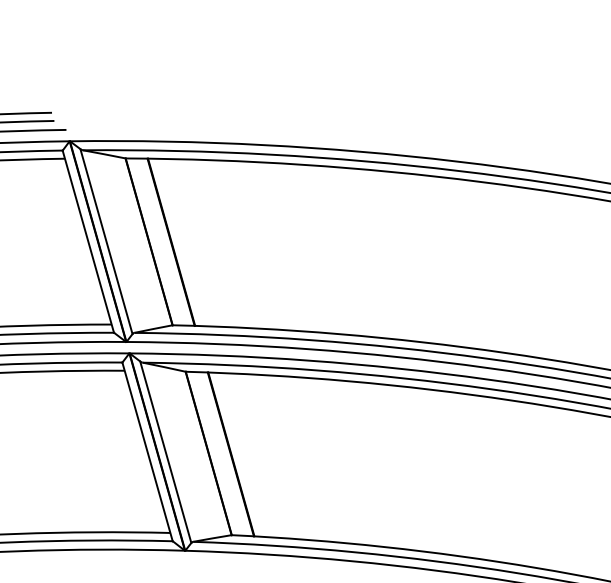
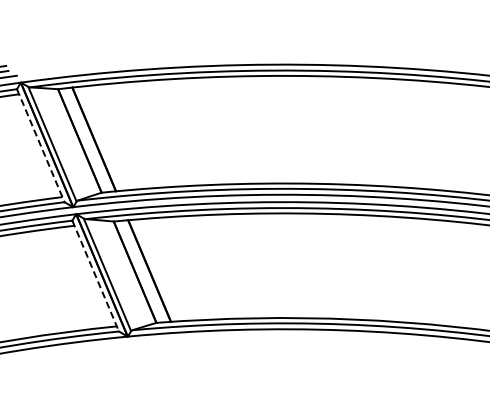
line: (89, 243) -> (41, 146), solid -> dashed
line: (147, 452) -> (95, 276), solid -> dashed

